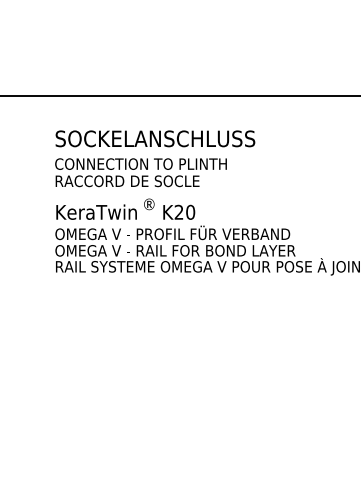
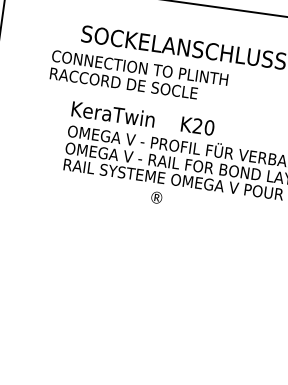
text: (140, 172) -> (138, 76), moved
text: (149, 204) -> (156, 197), moved

